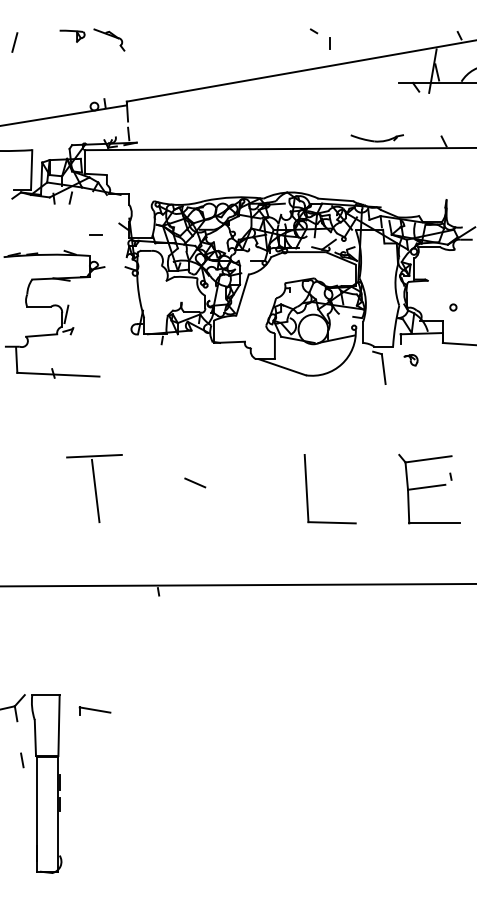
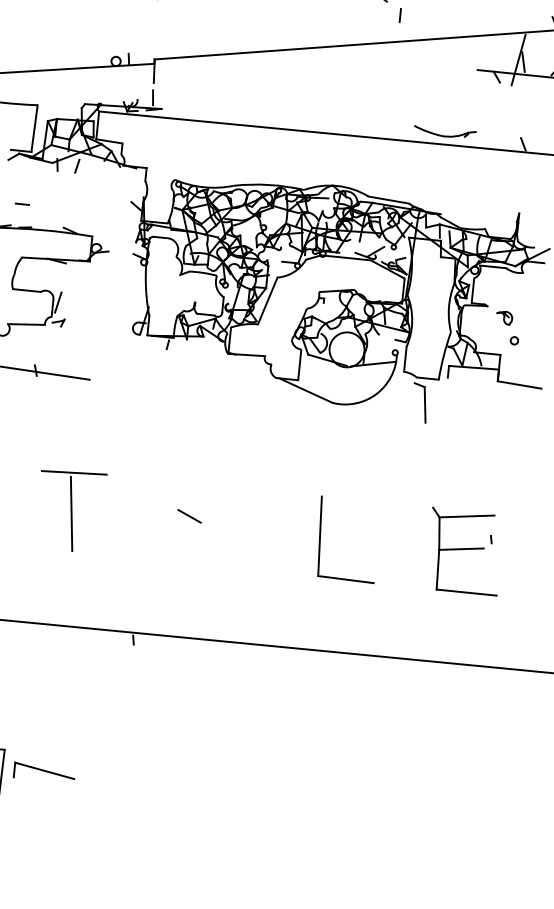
line: (95, 234) -> (21, 203), moved
part: (410, 360) -> (503, 318), moved
part: (94, 710) -> (43, 772), size x1.67

